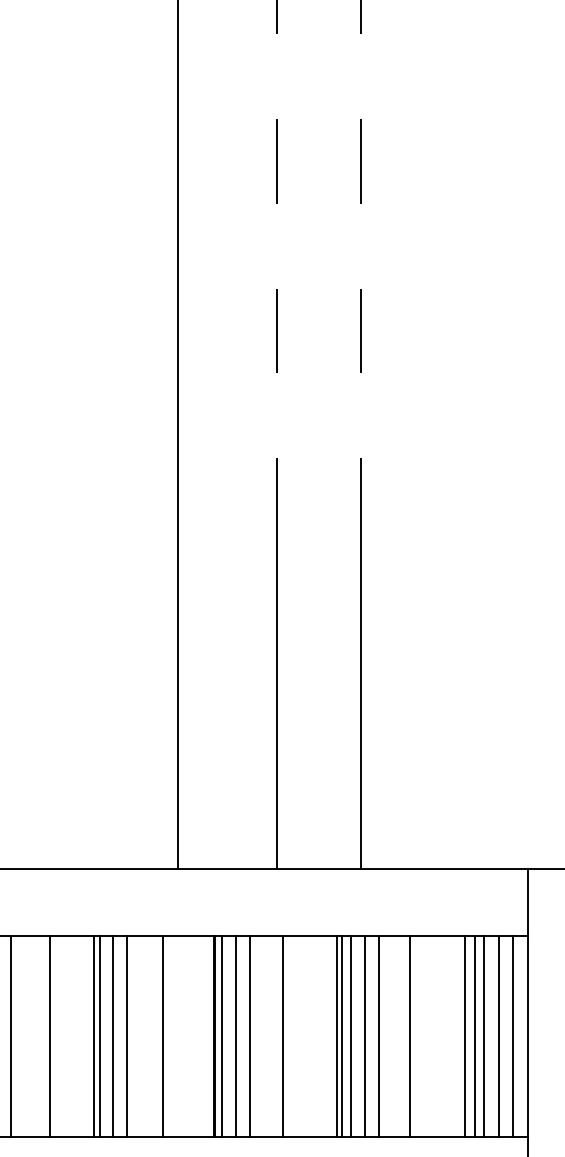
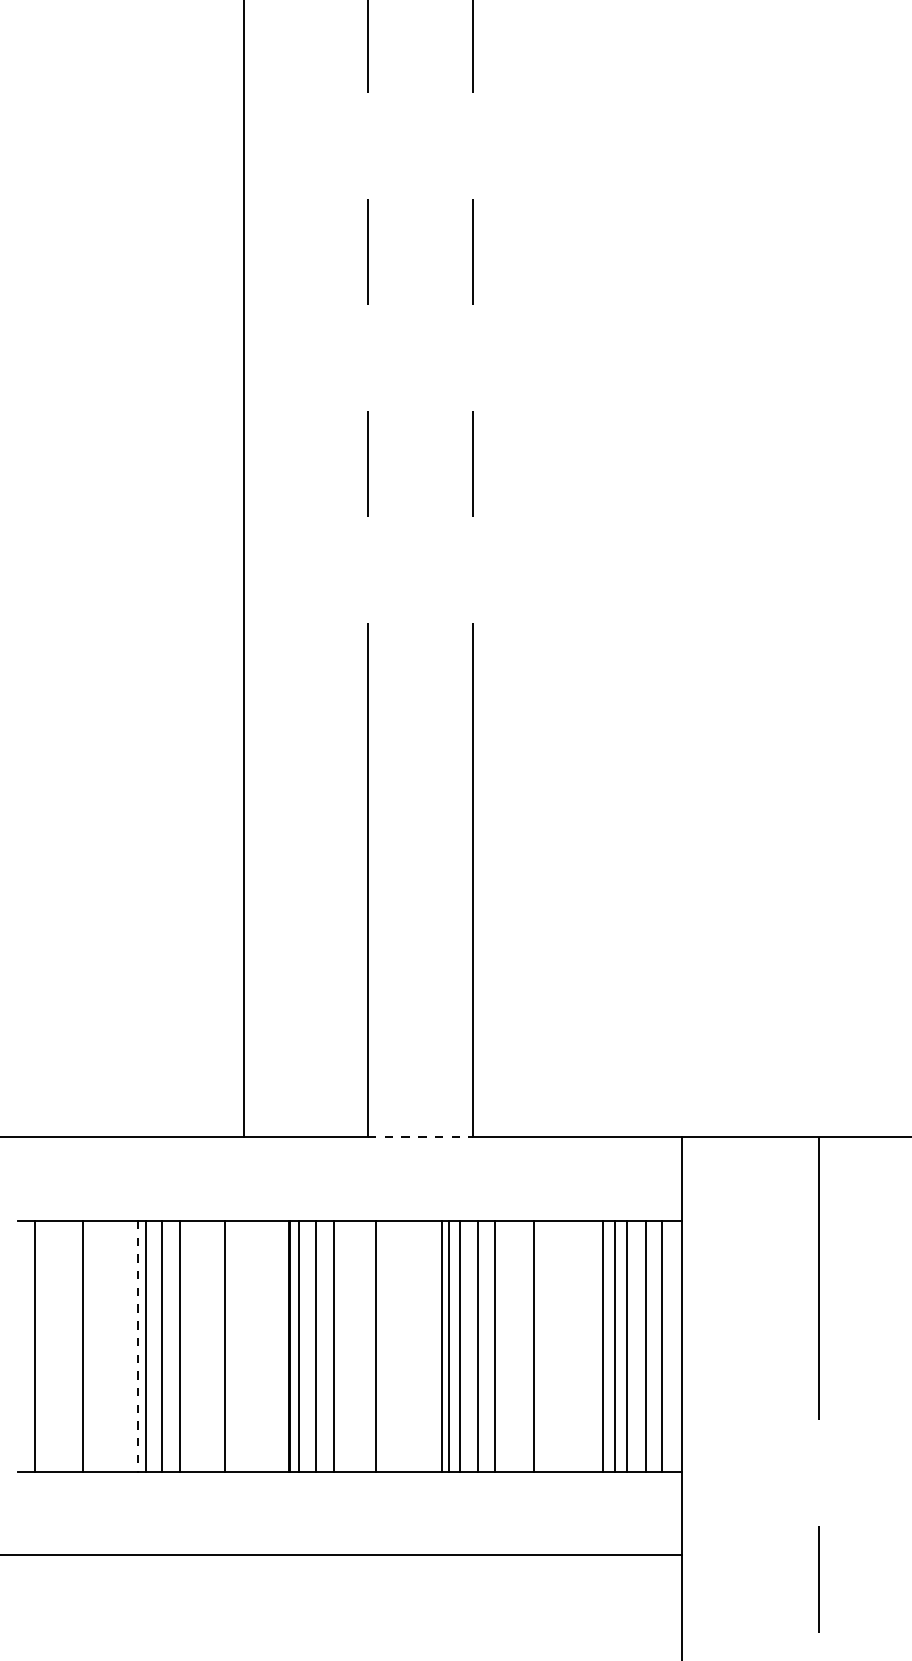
line: (320, 869) -> (421, 1137), solid -> dashed
line: (93, 1036) -> (138, 1346), solid -> dashed

